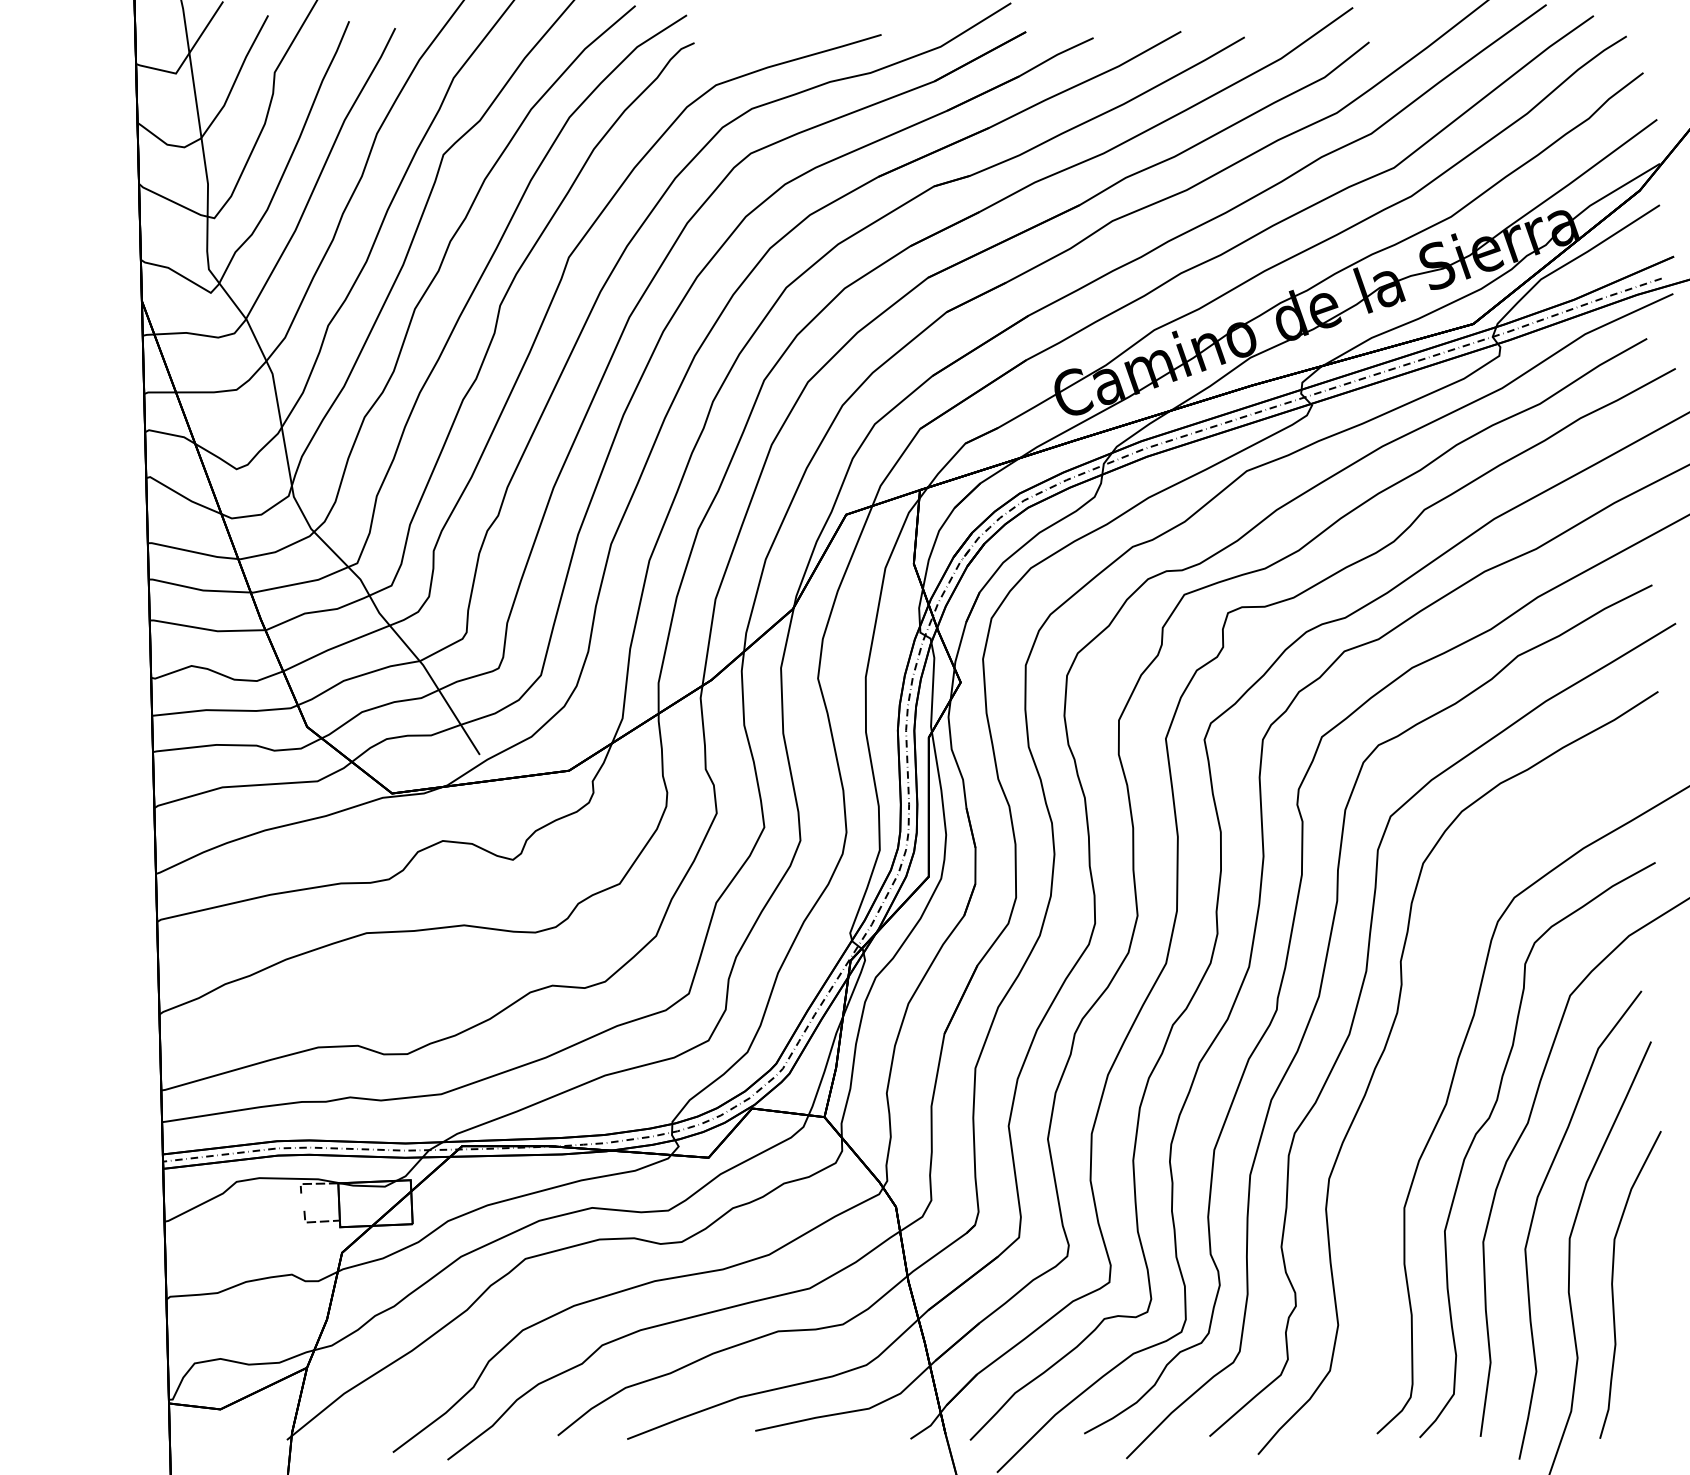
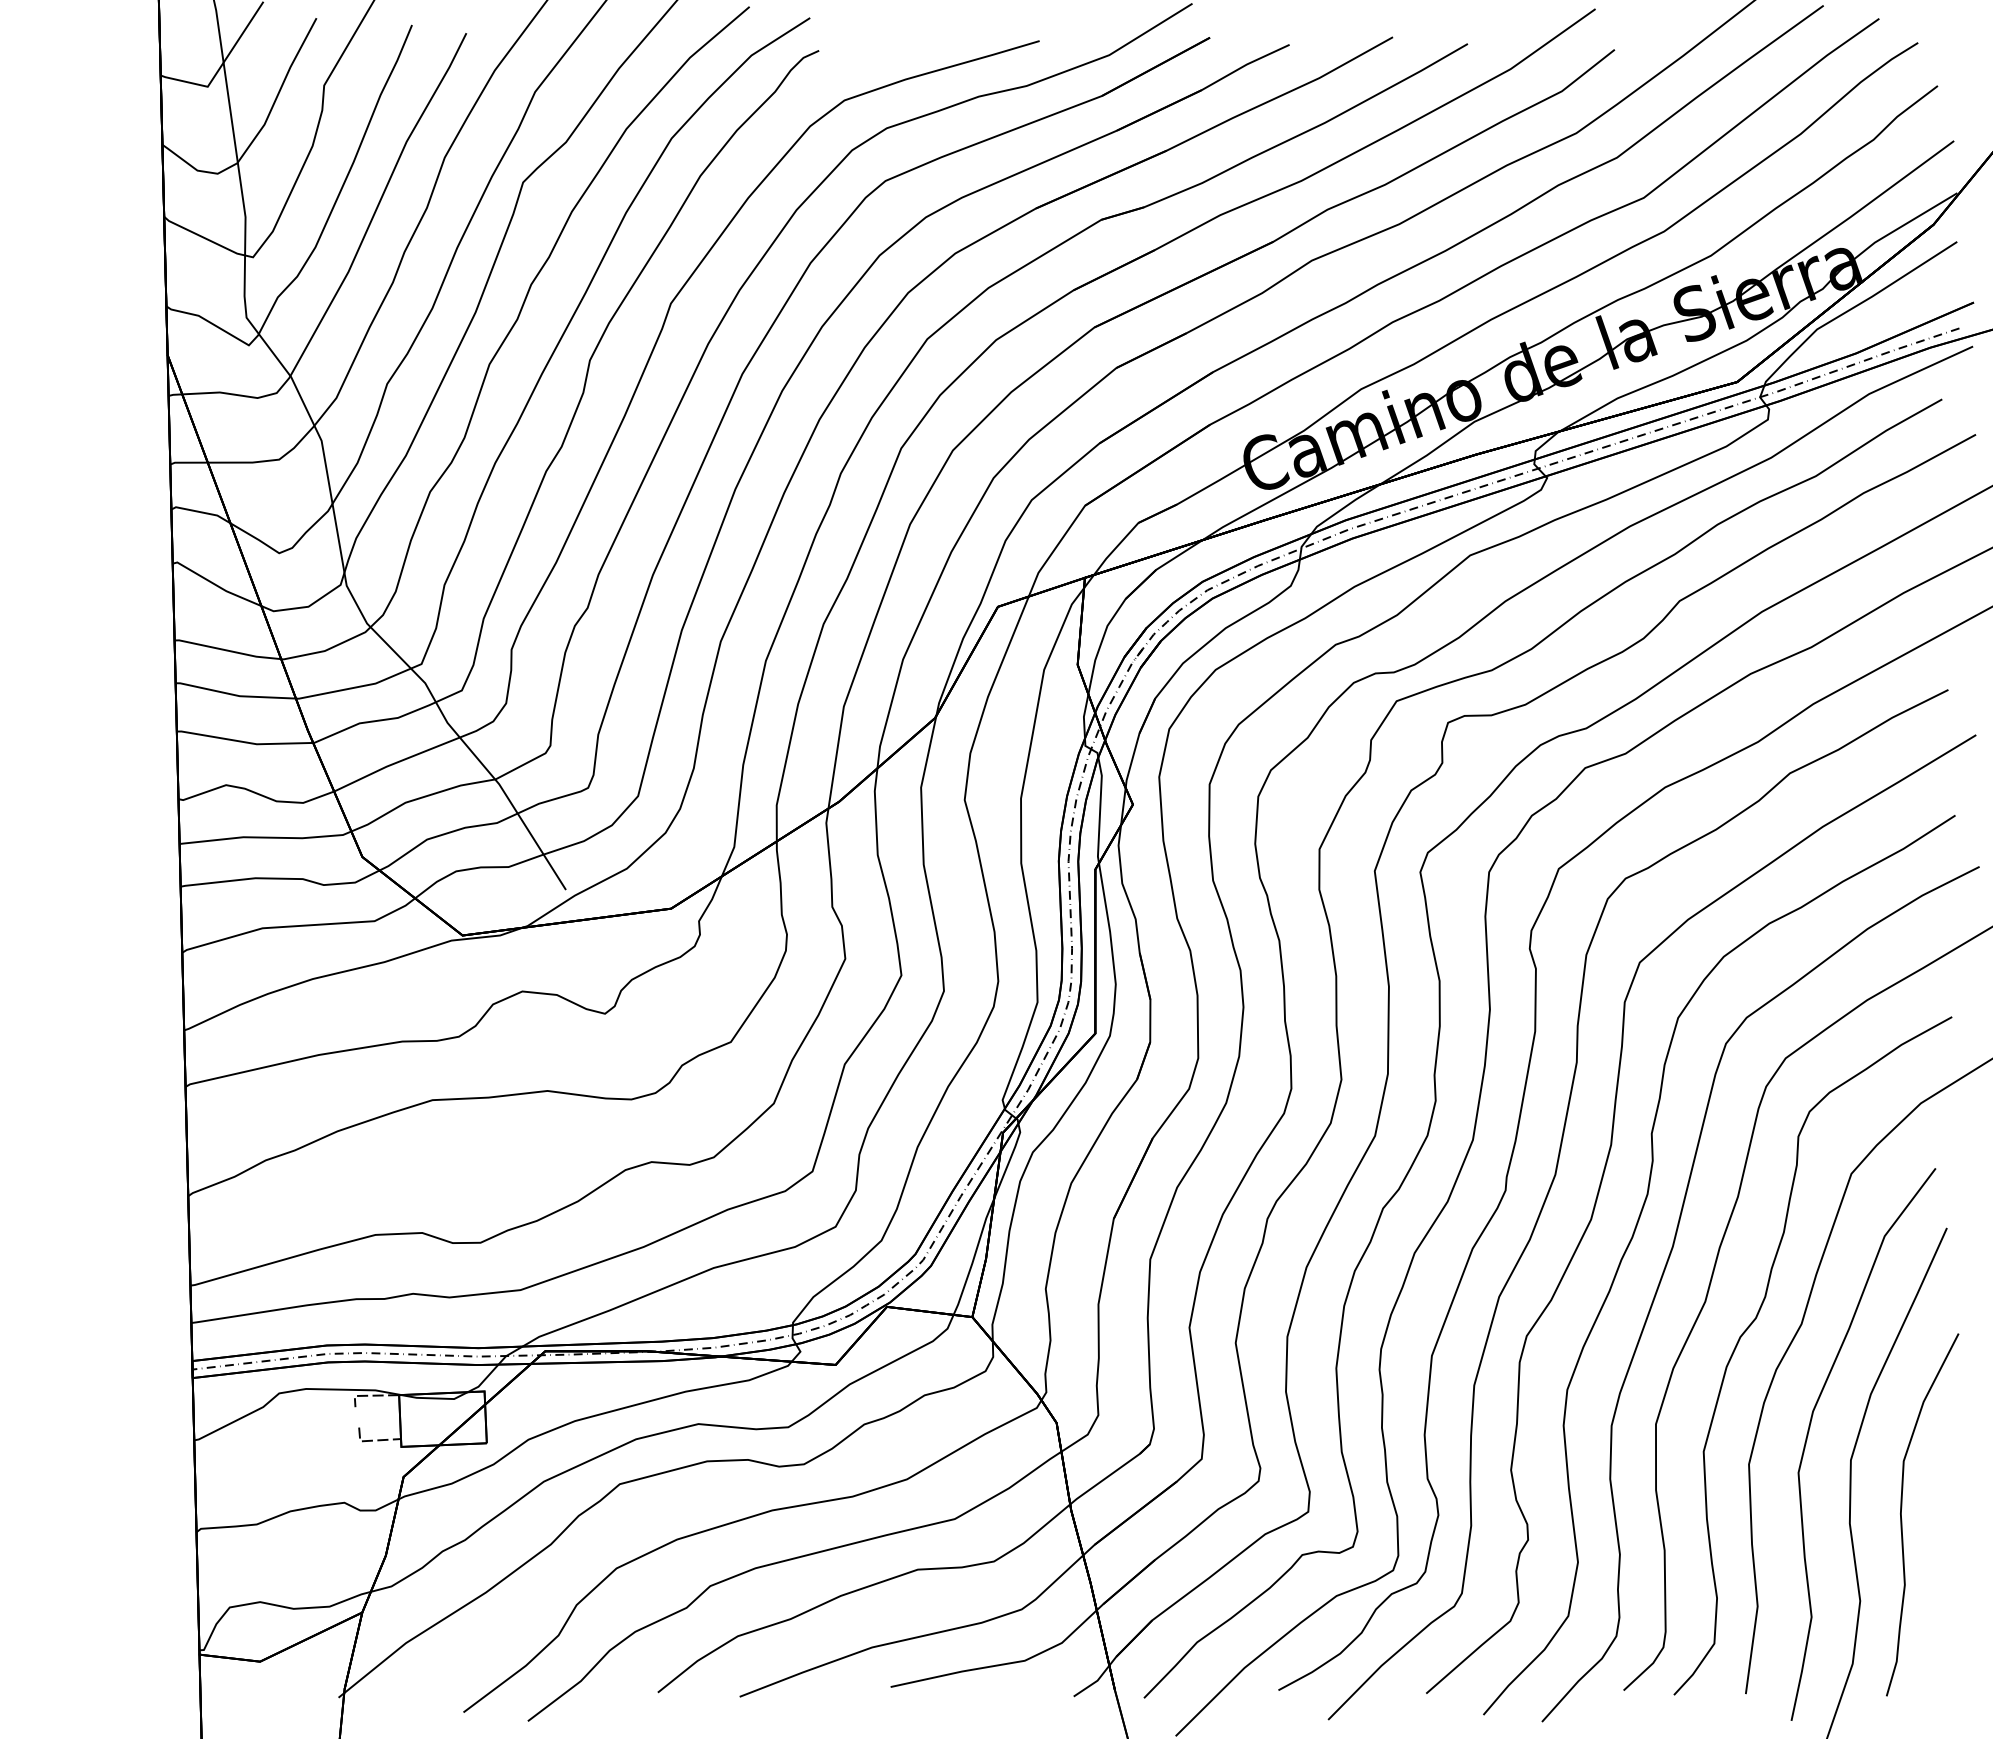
curve: (1414, 1070) -> (1668, 1262), added

